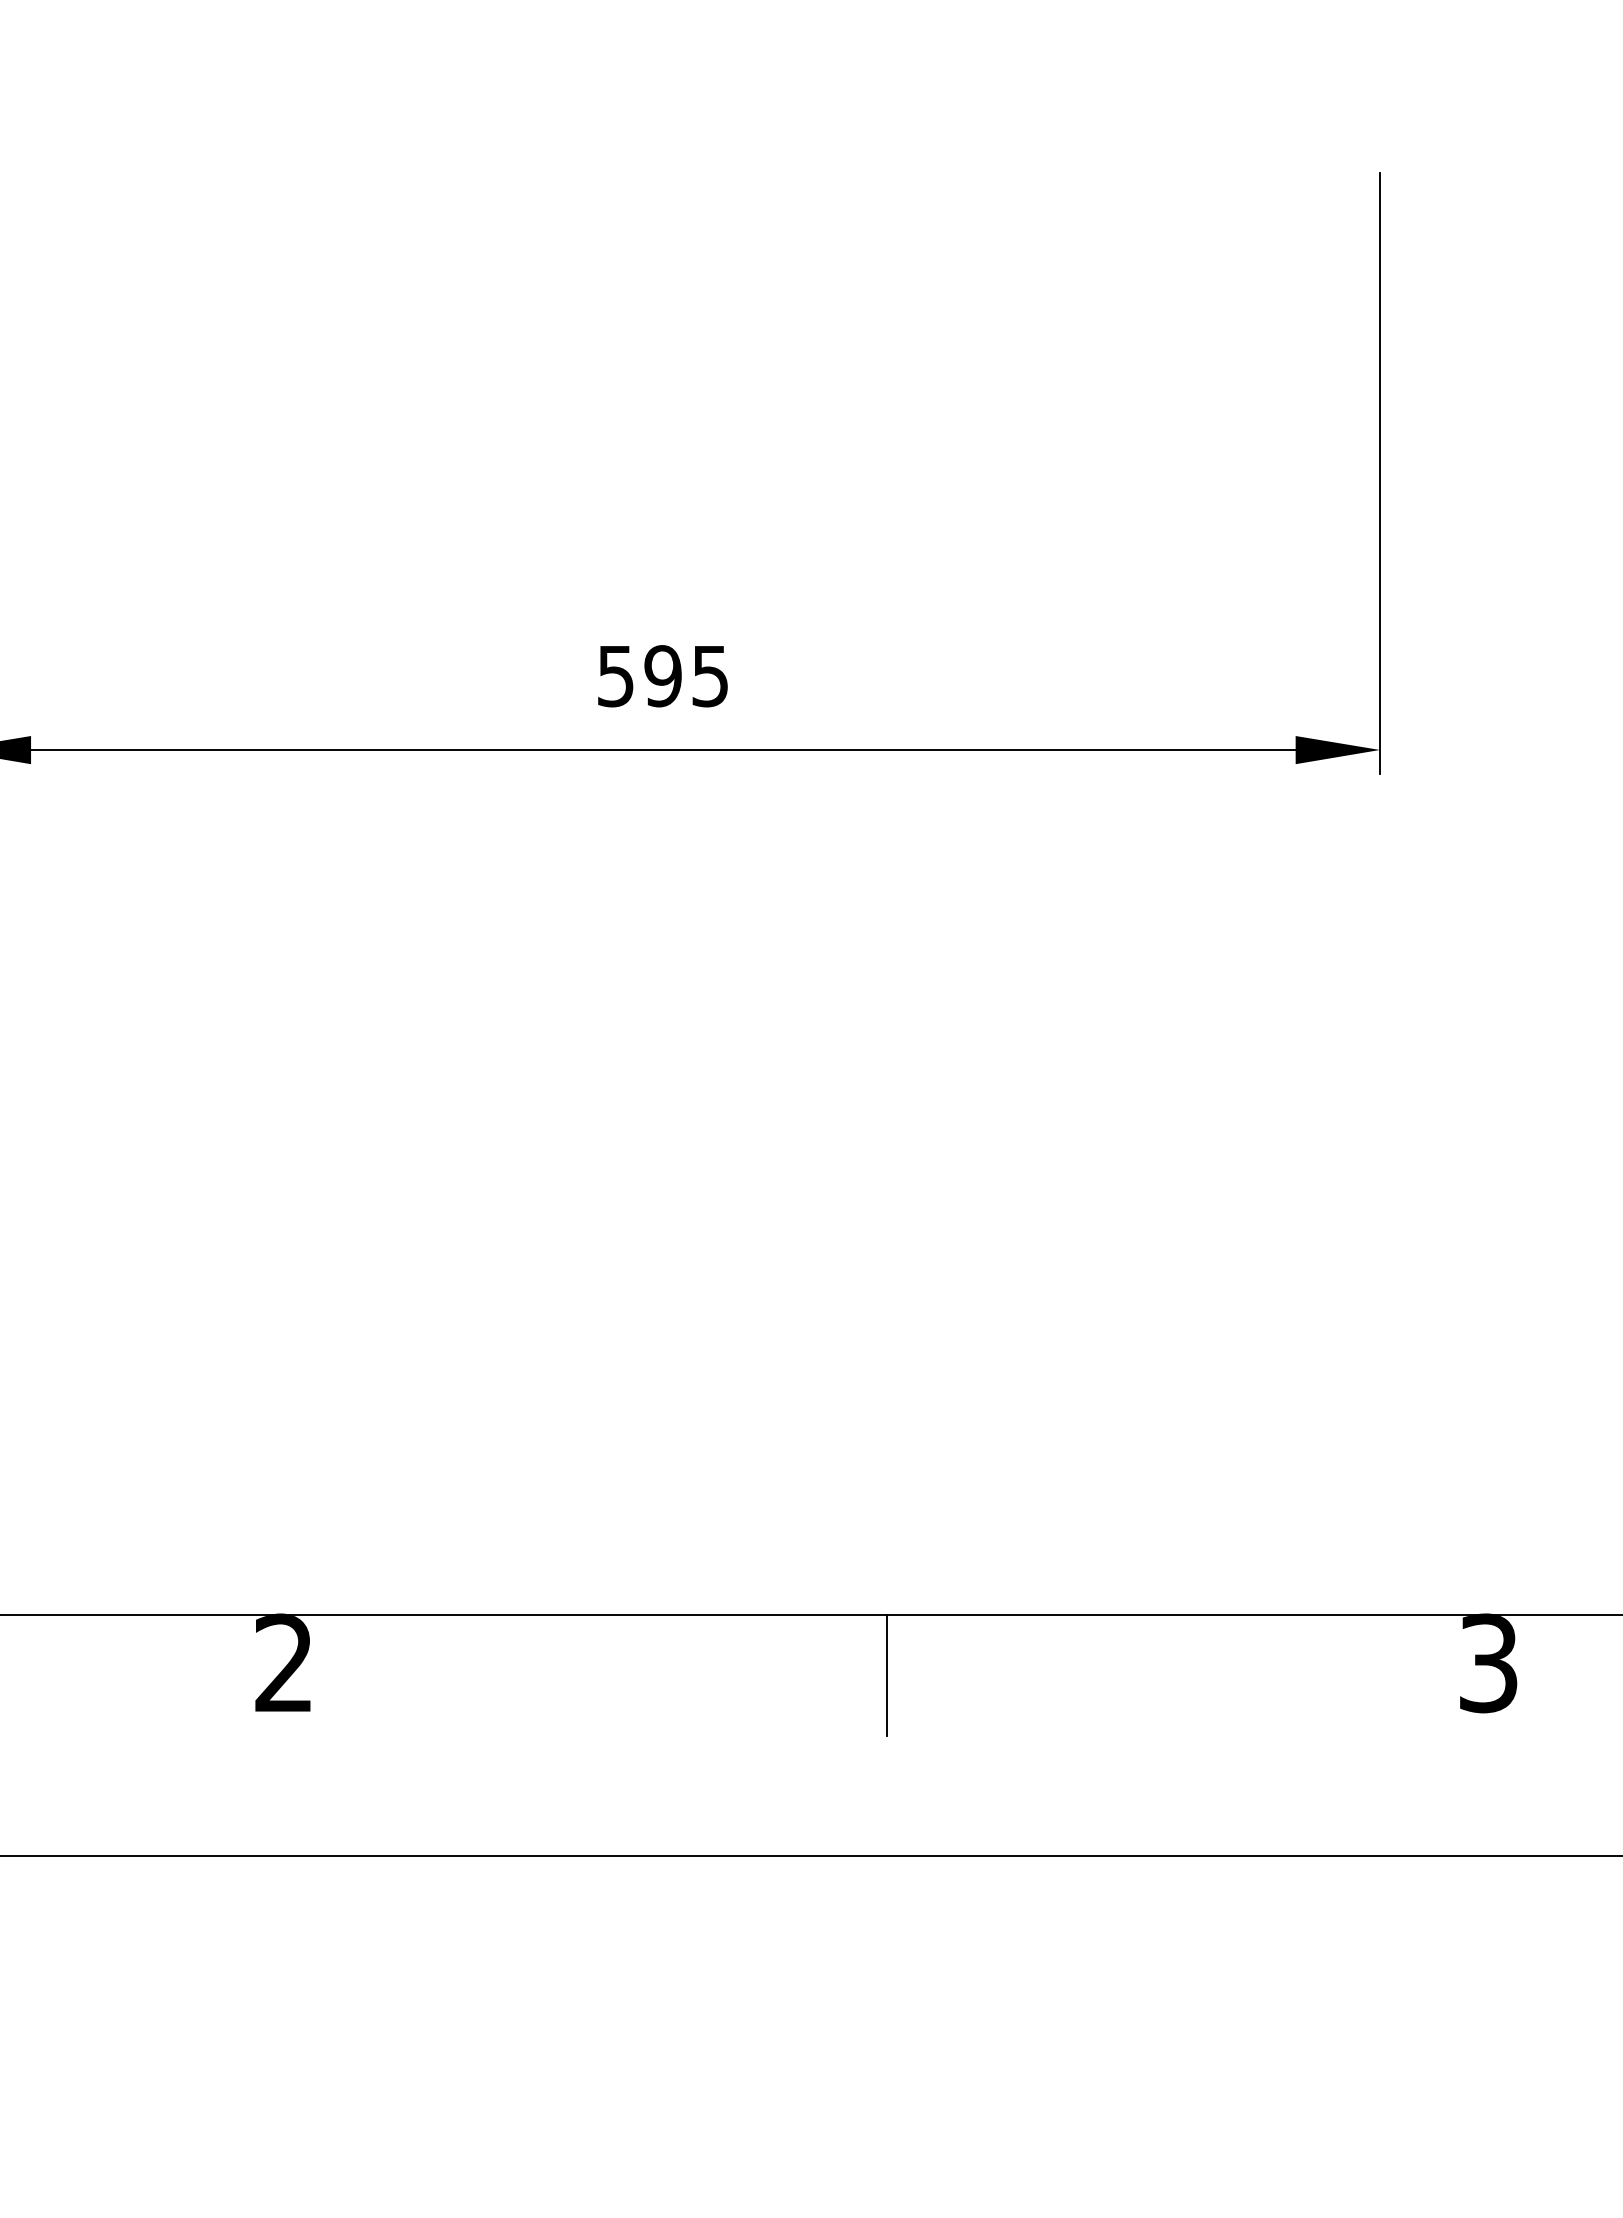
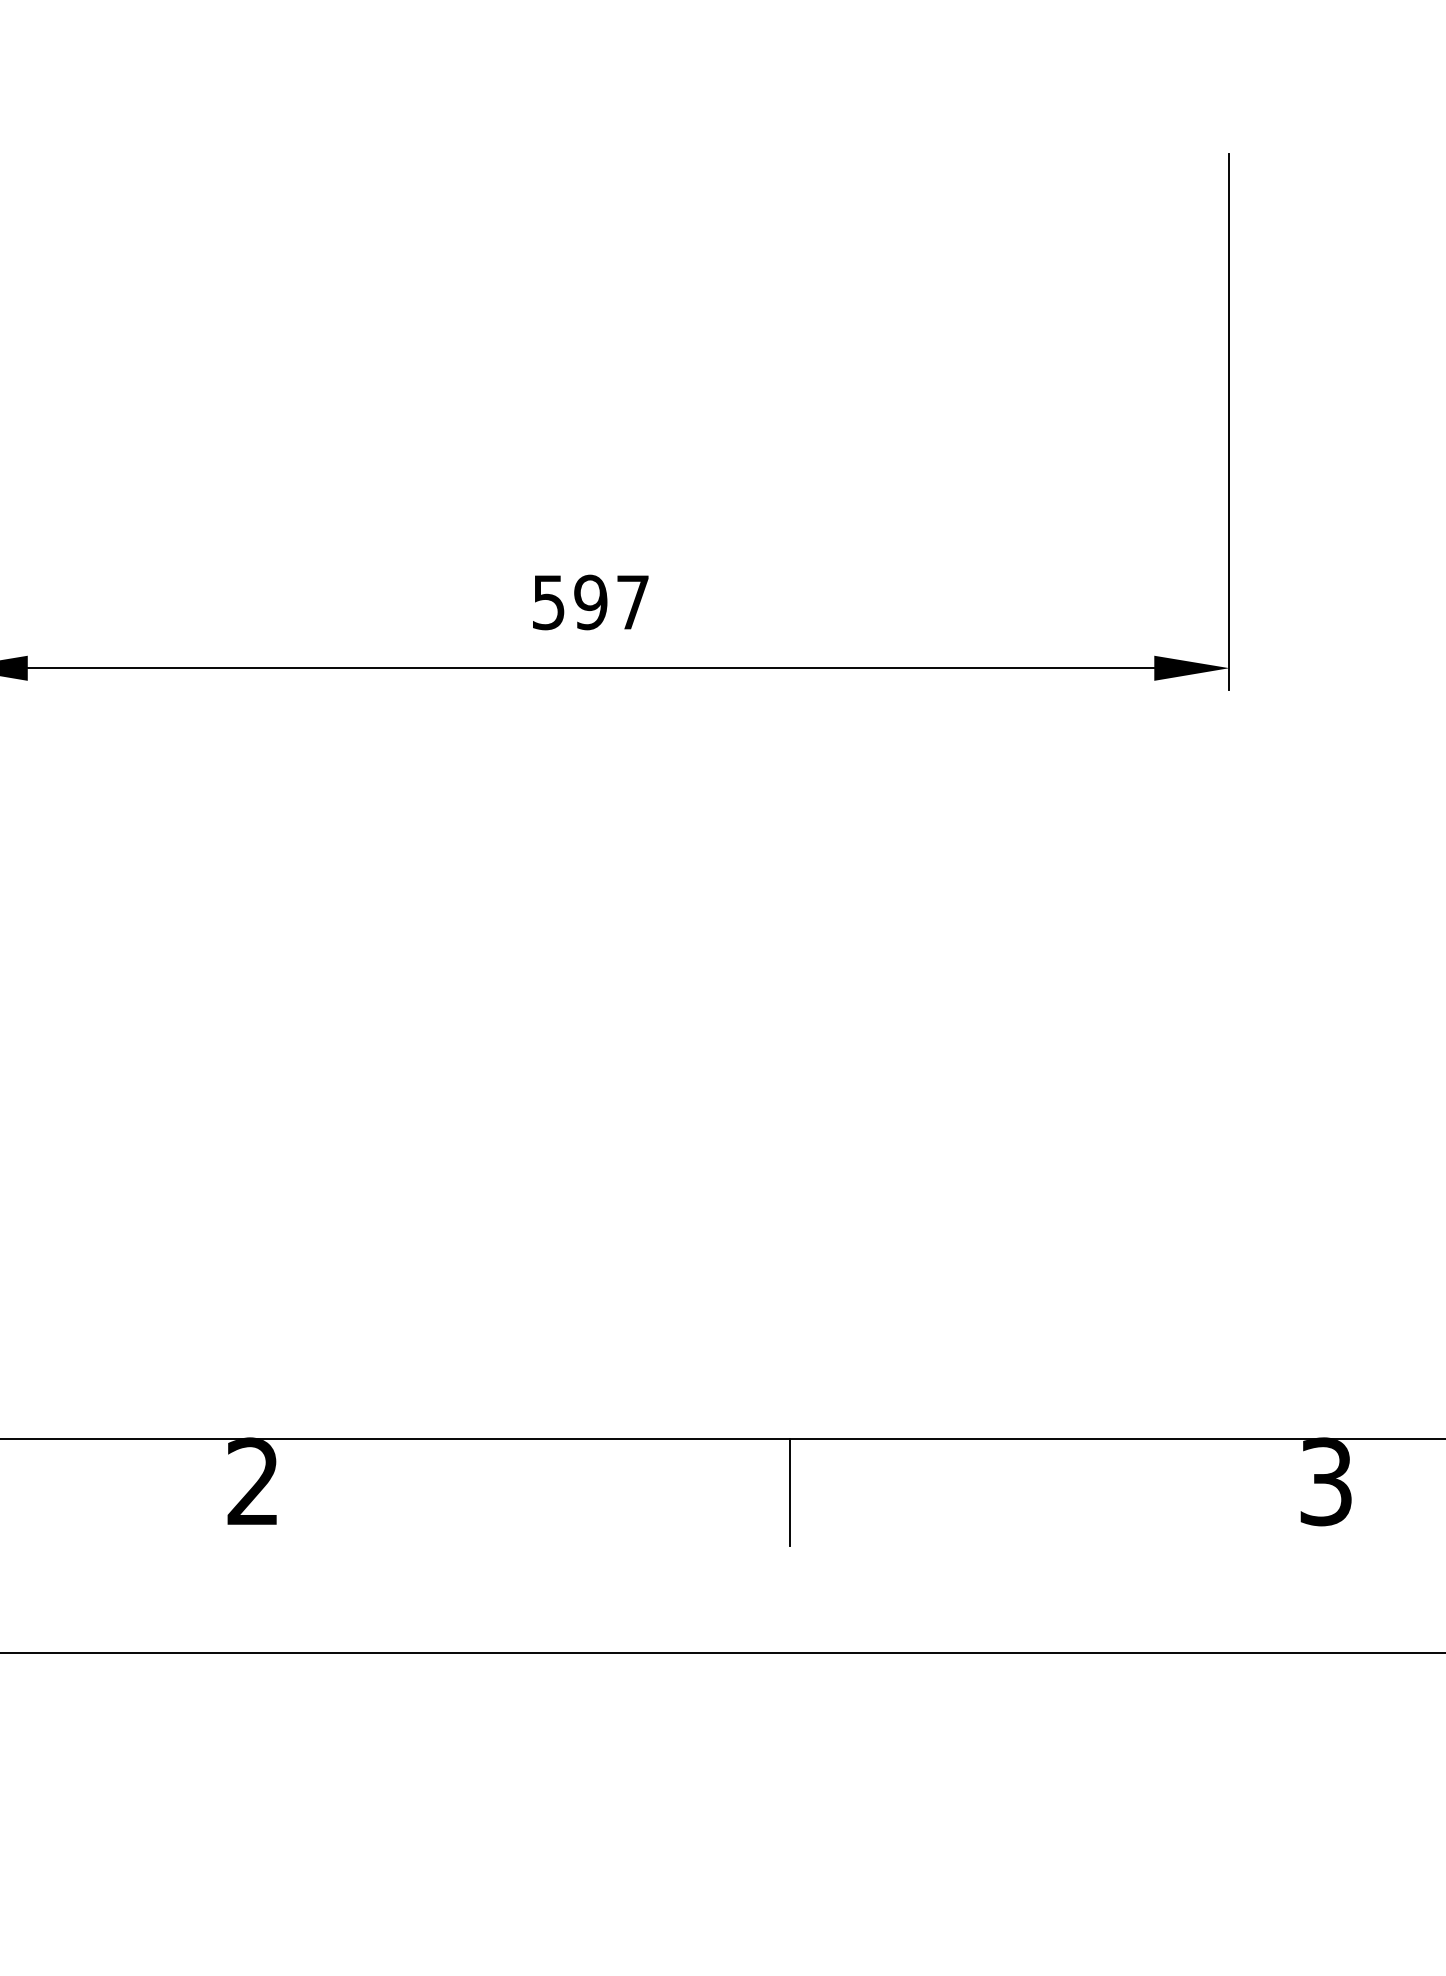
text: (709, 676) -> (632, 602), 595 -> 597

